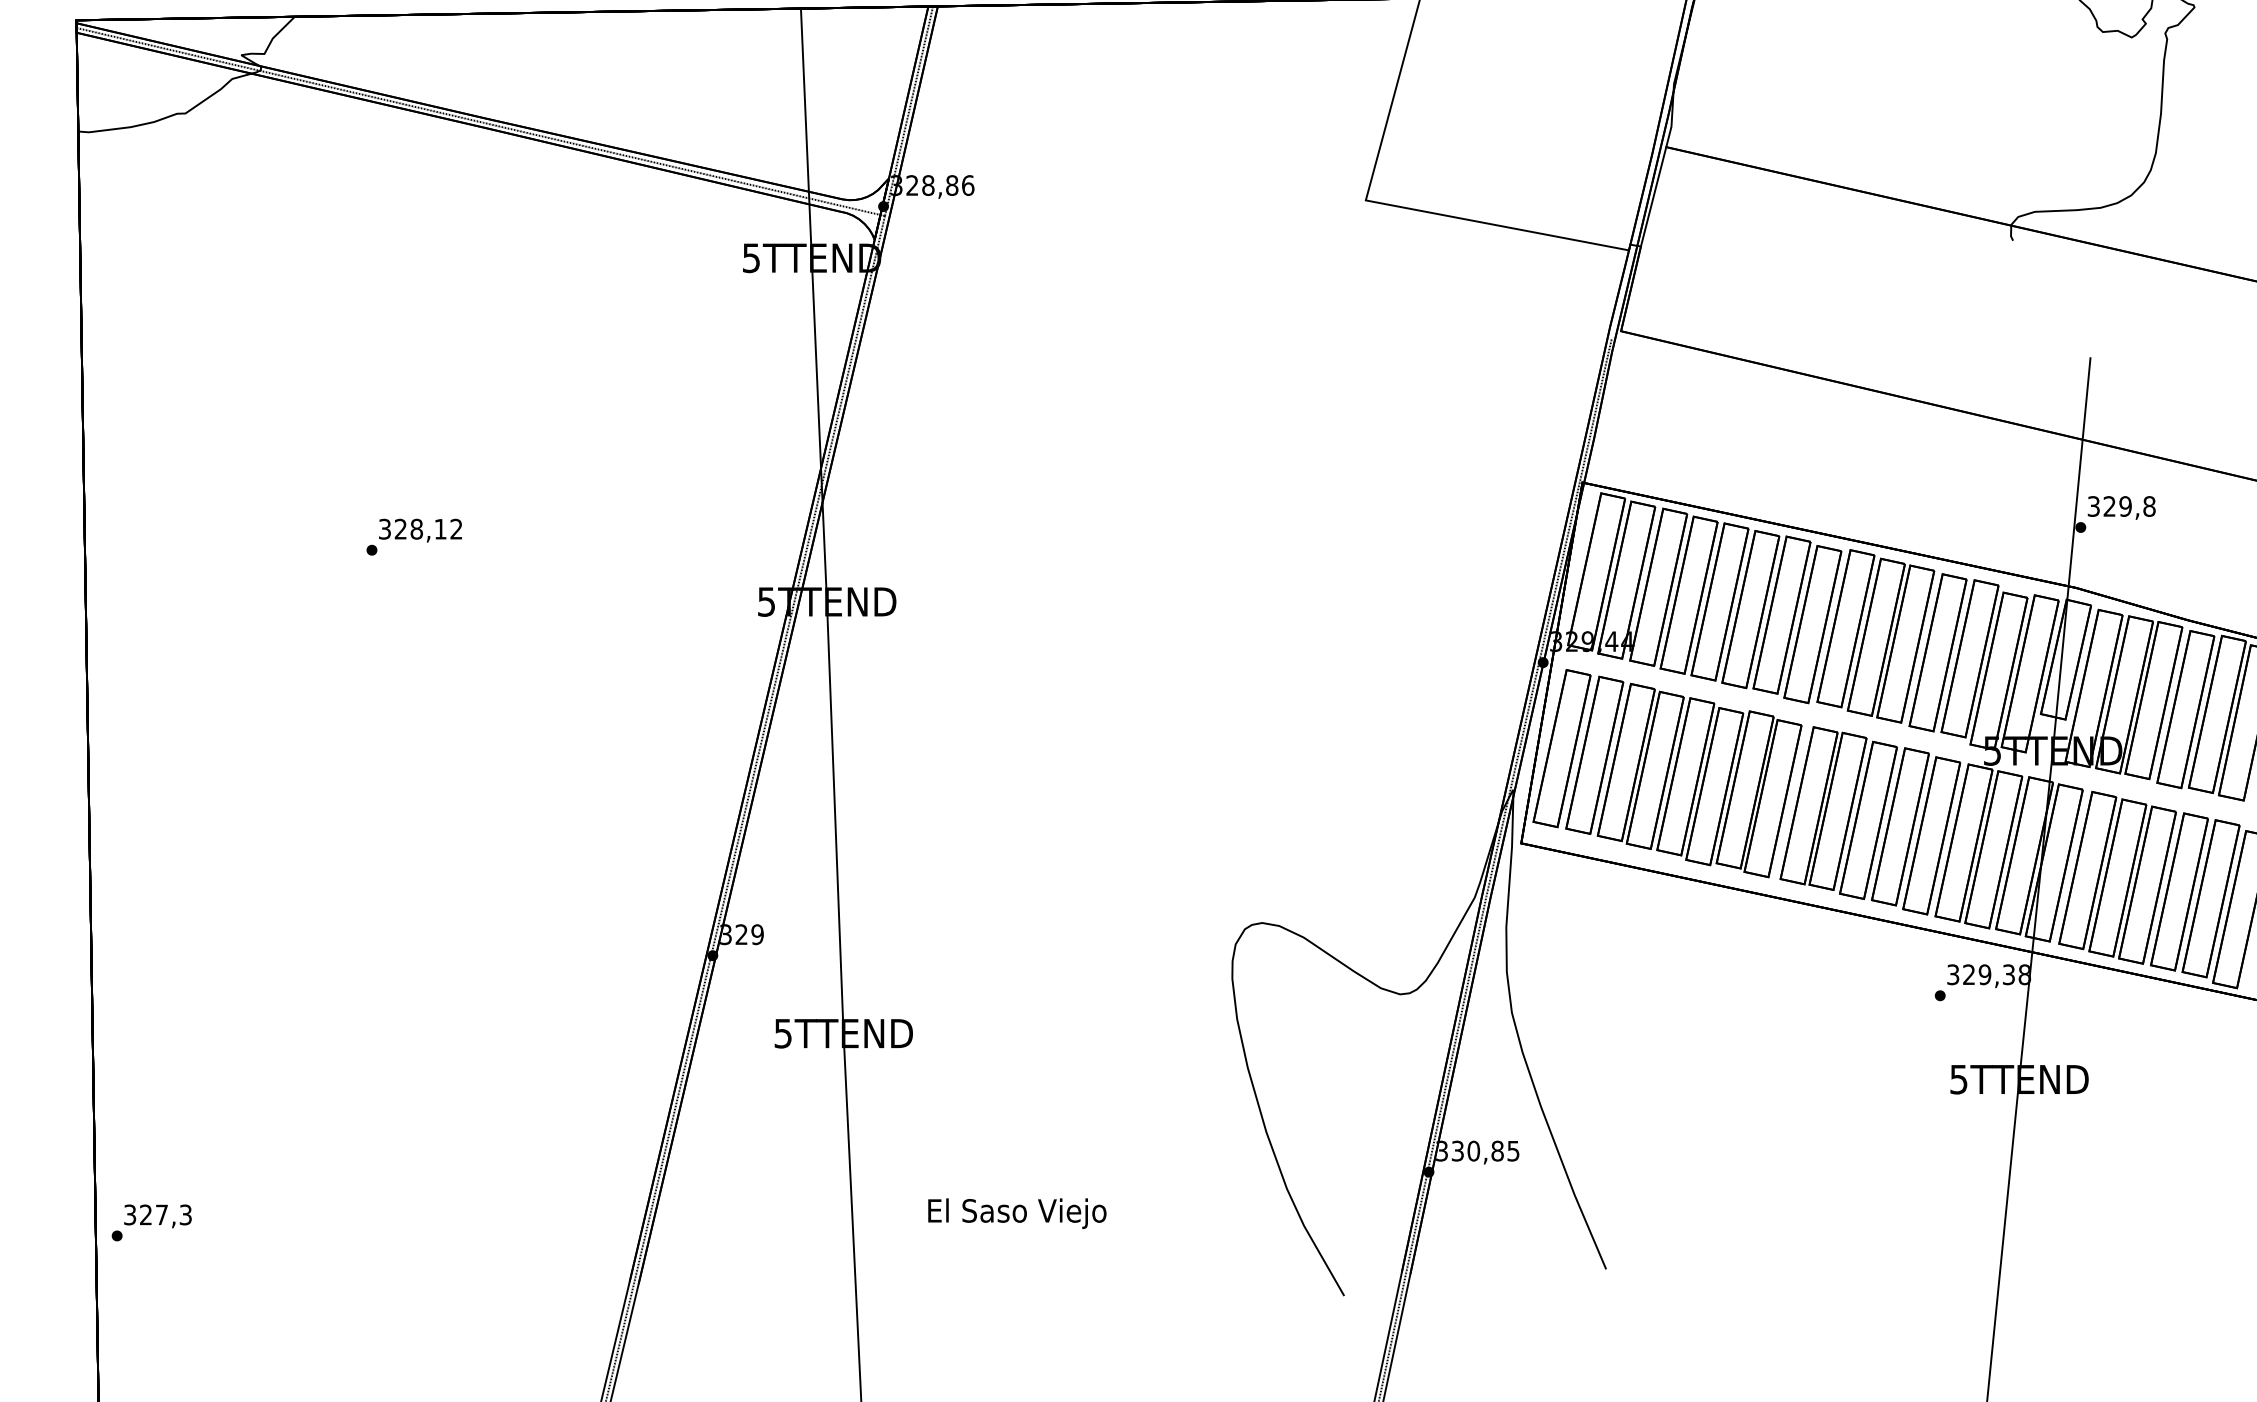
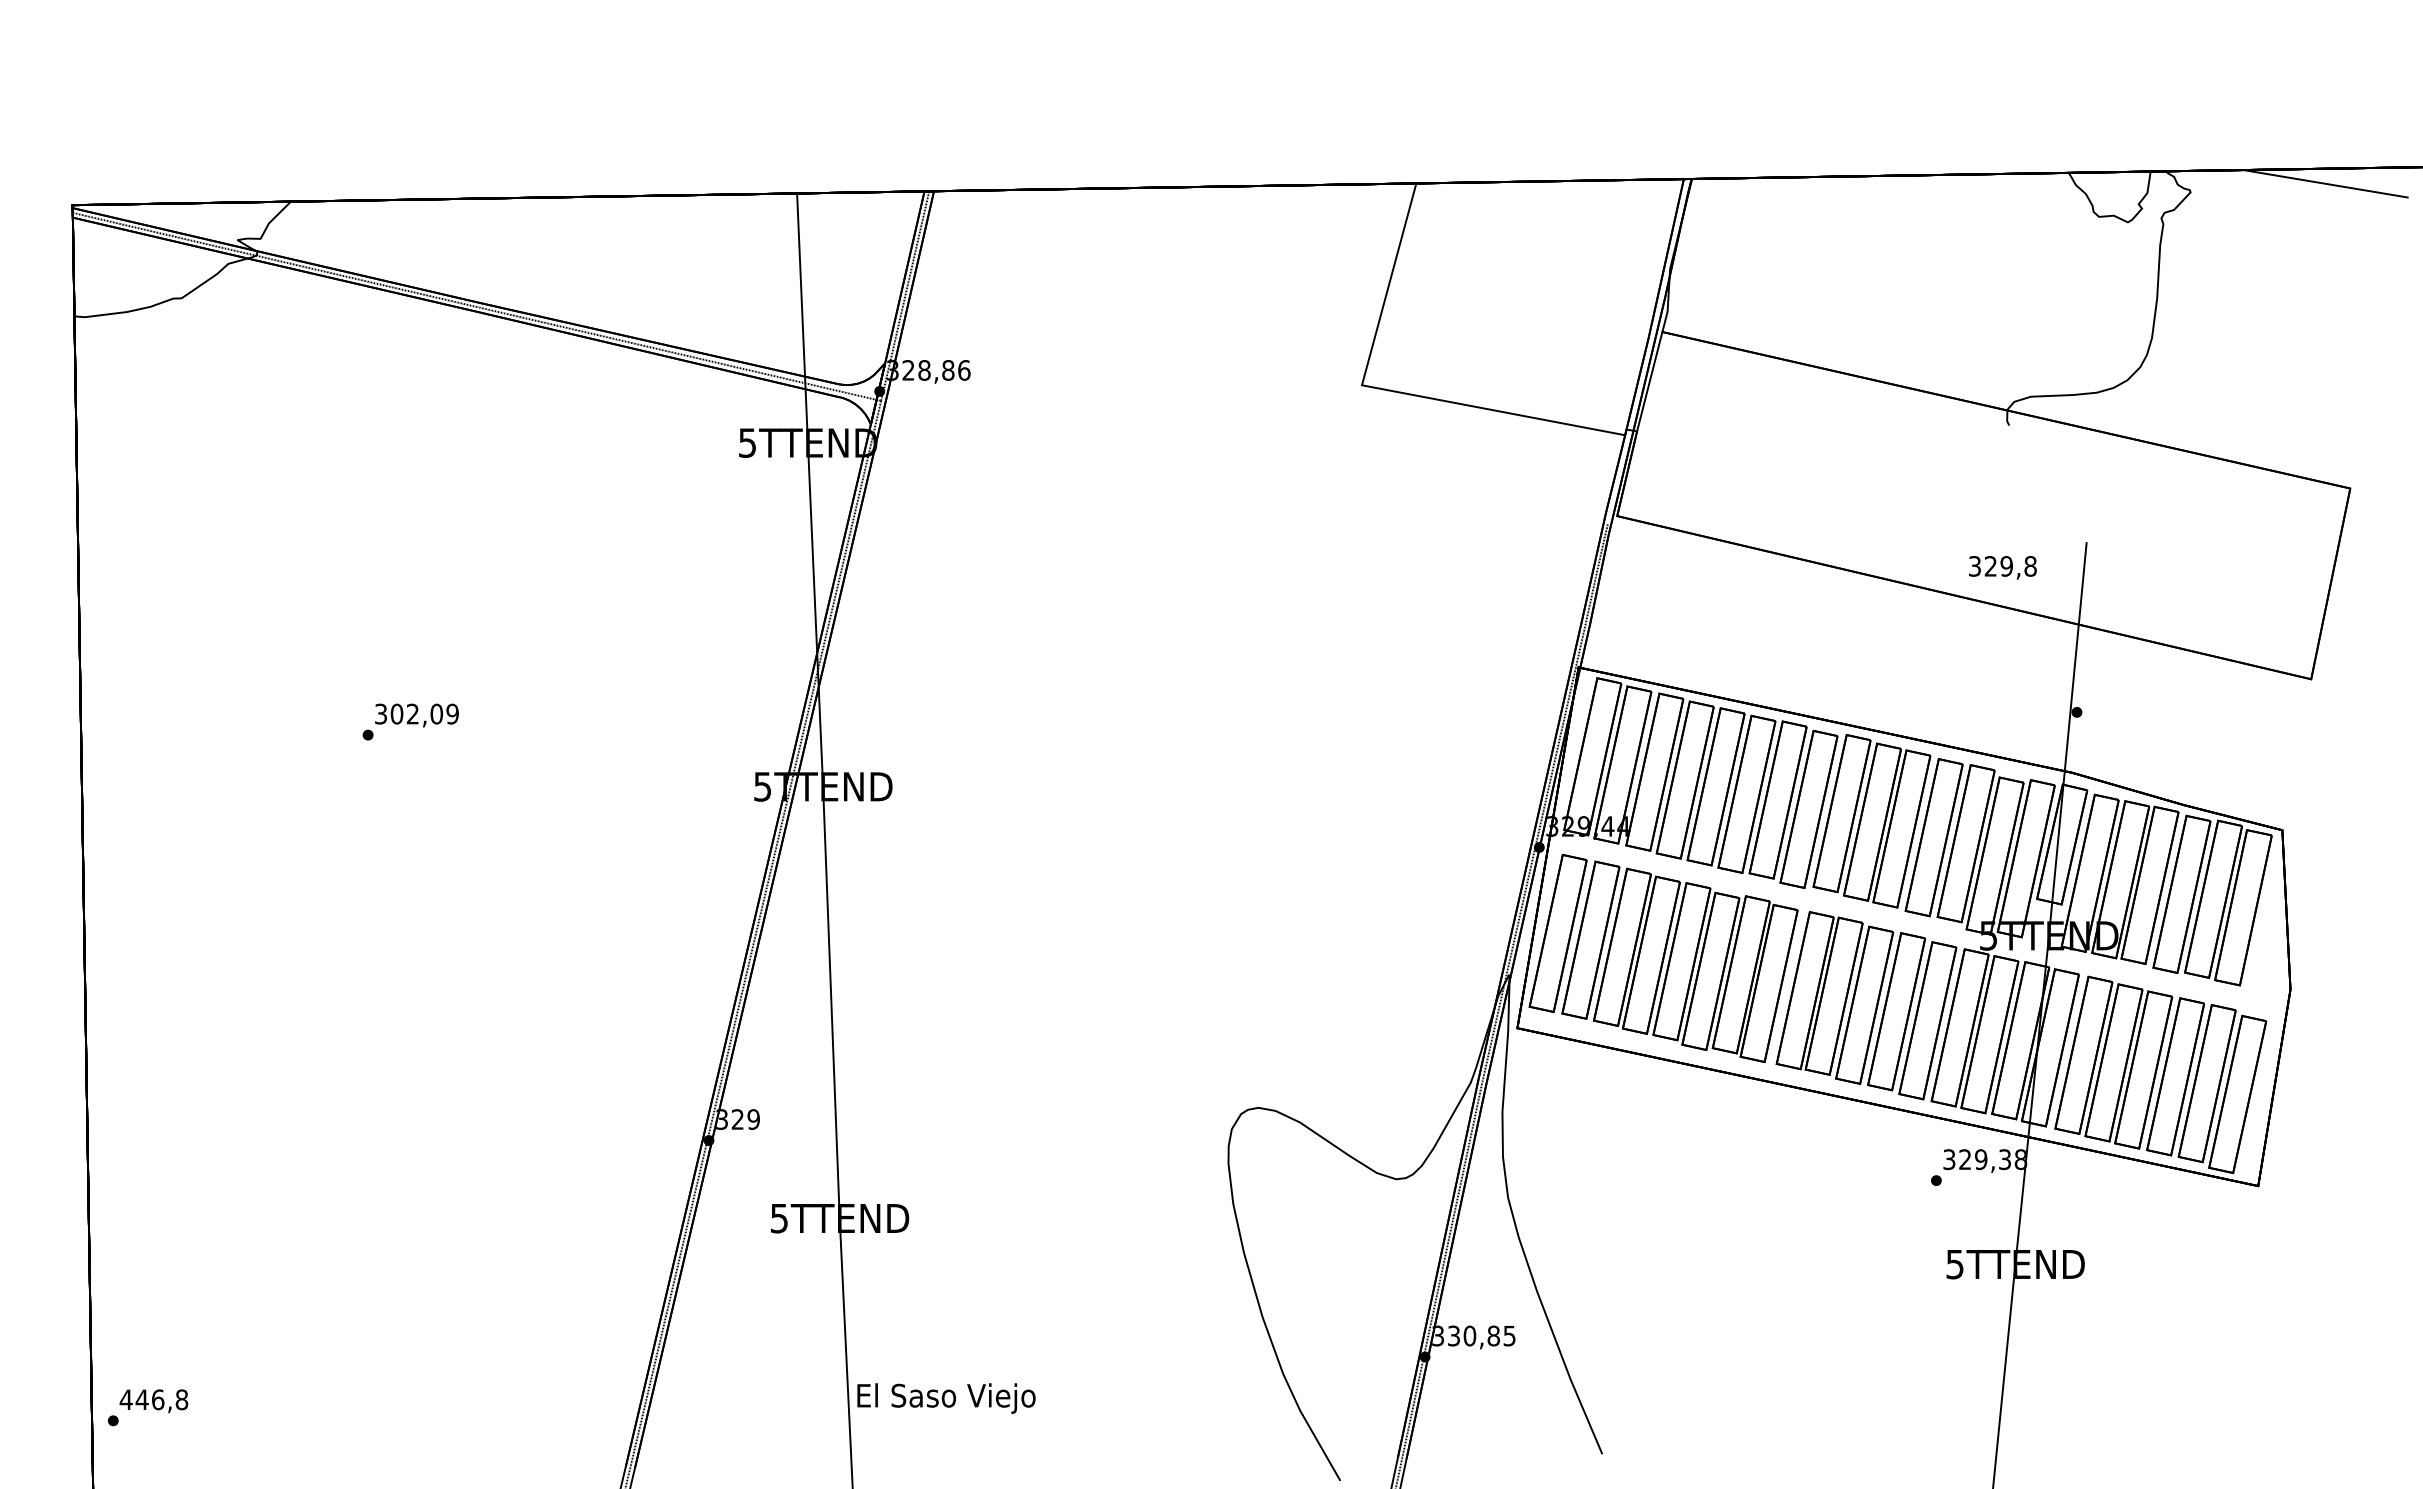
text: (2121, 507) -> (2002, 567), moved
text: (428, 528) -> (424, 713), 328,12 -> 302,09
text: (1017, 1213) -> (946, 1398), moved
text: (157, 1214) -> (153, 1399), 327,3 -> 446,8

